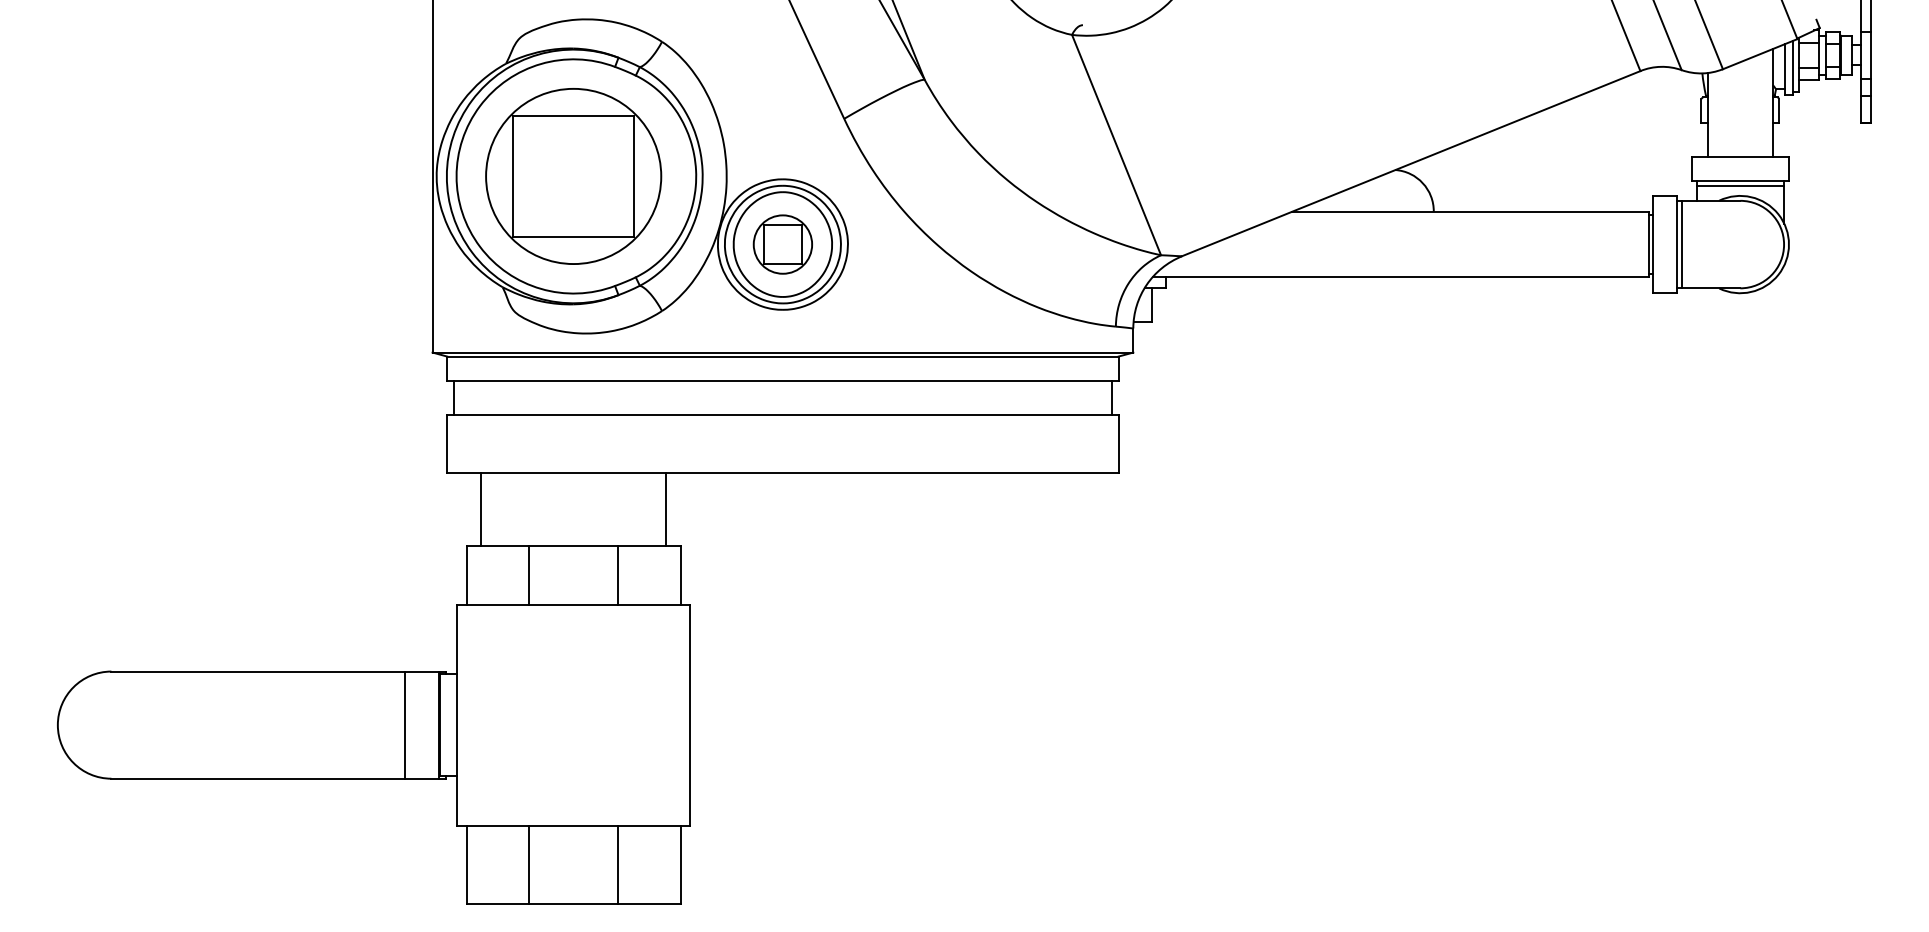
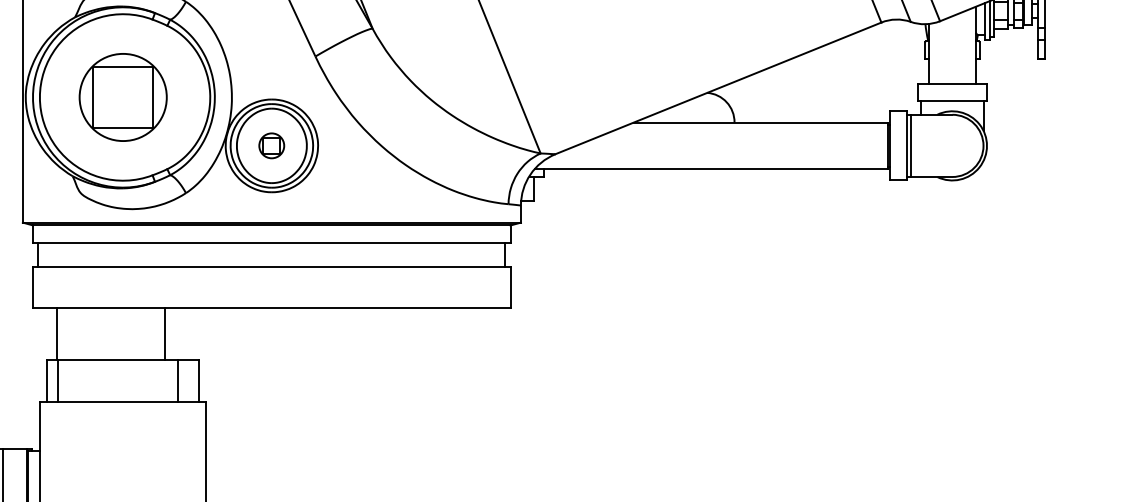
part: (573, 176) -> (123, 97), size x0.7
line: (1740, 186) -> (952, 104), removed
part: (782, 244) -> (271, 145), size x0.6
line: (666, 509) -> (164, 334), moved
line: (529, 575) -> (57, 381), moved
line: (618, 575) -> (178, 381), moved

